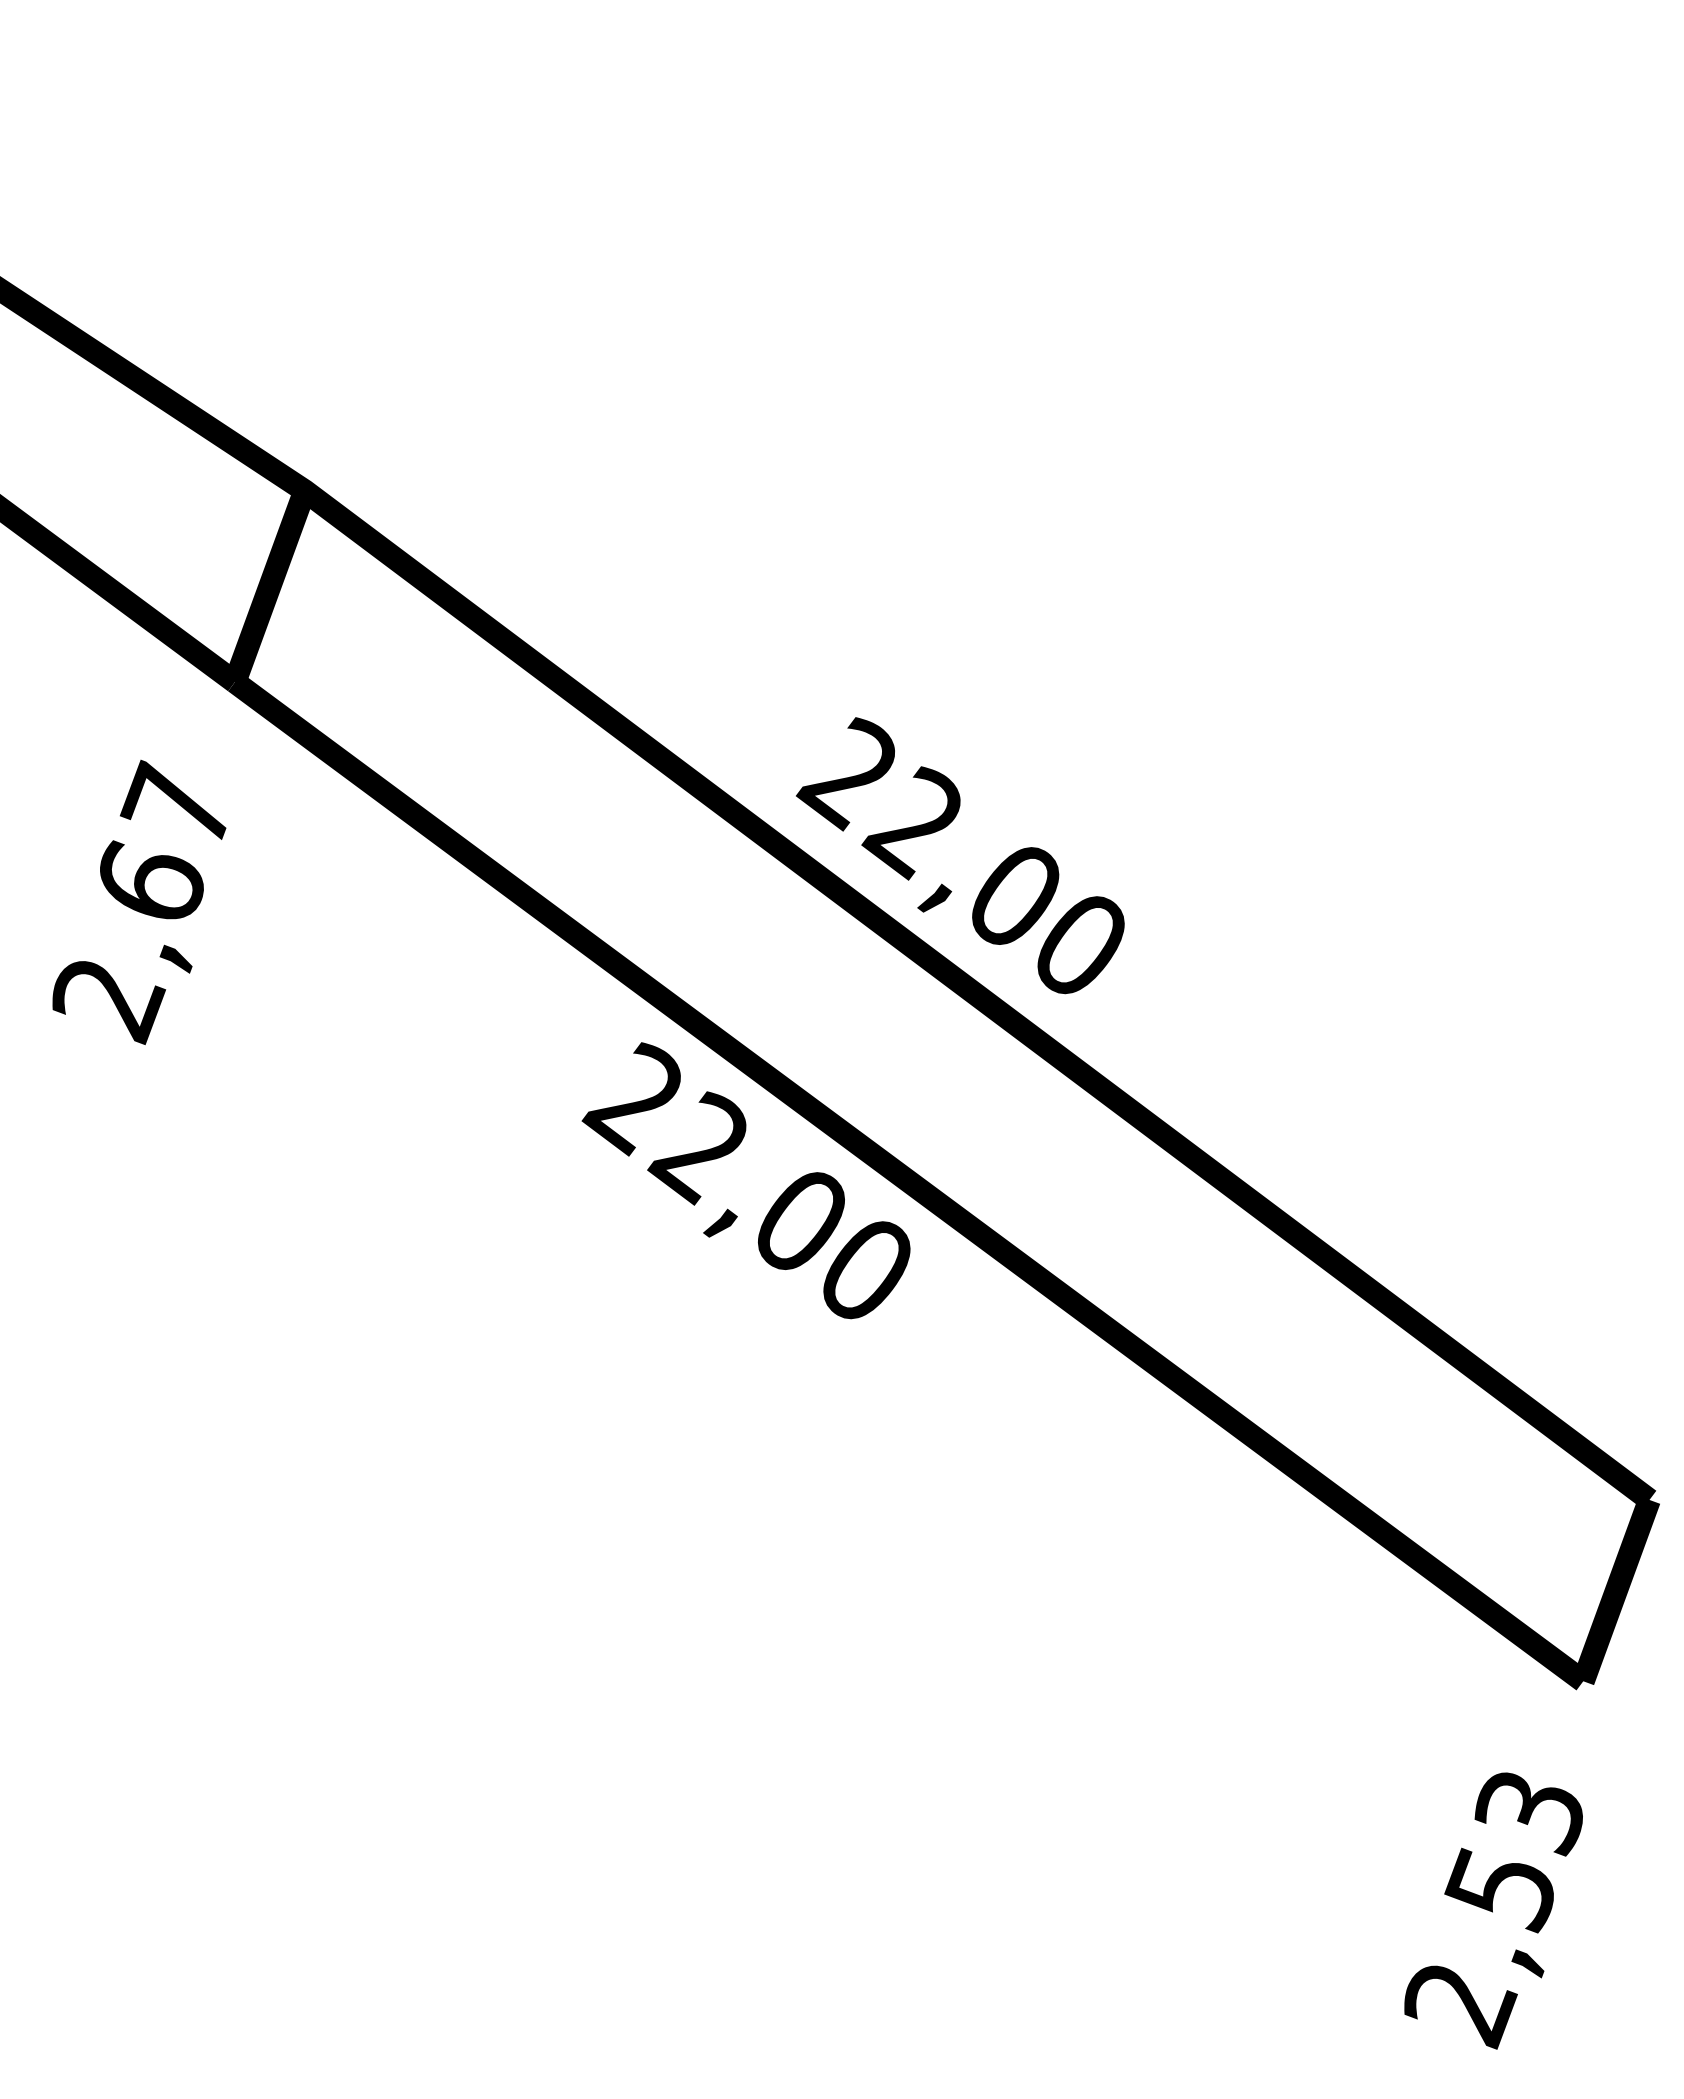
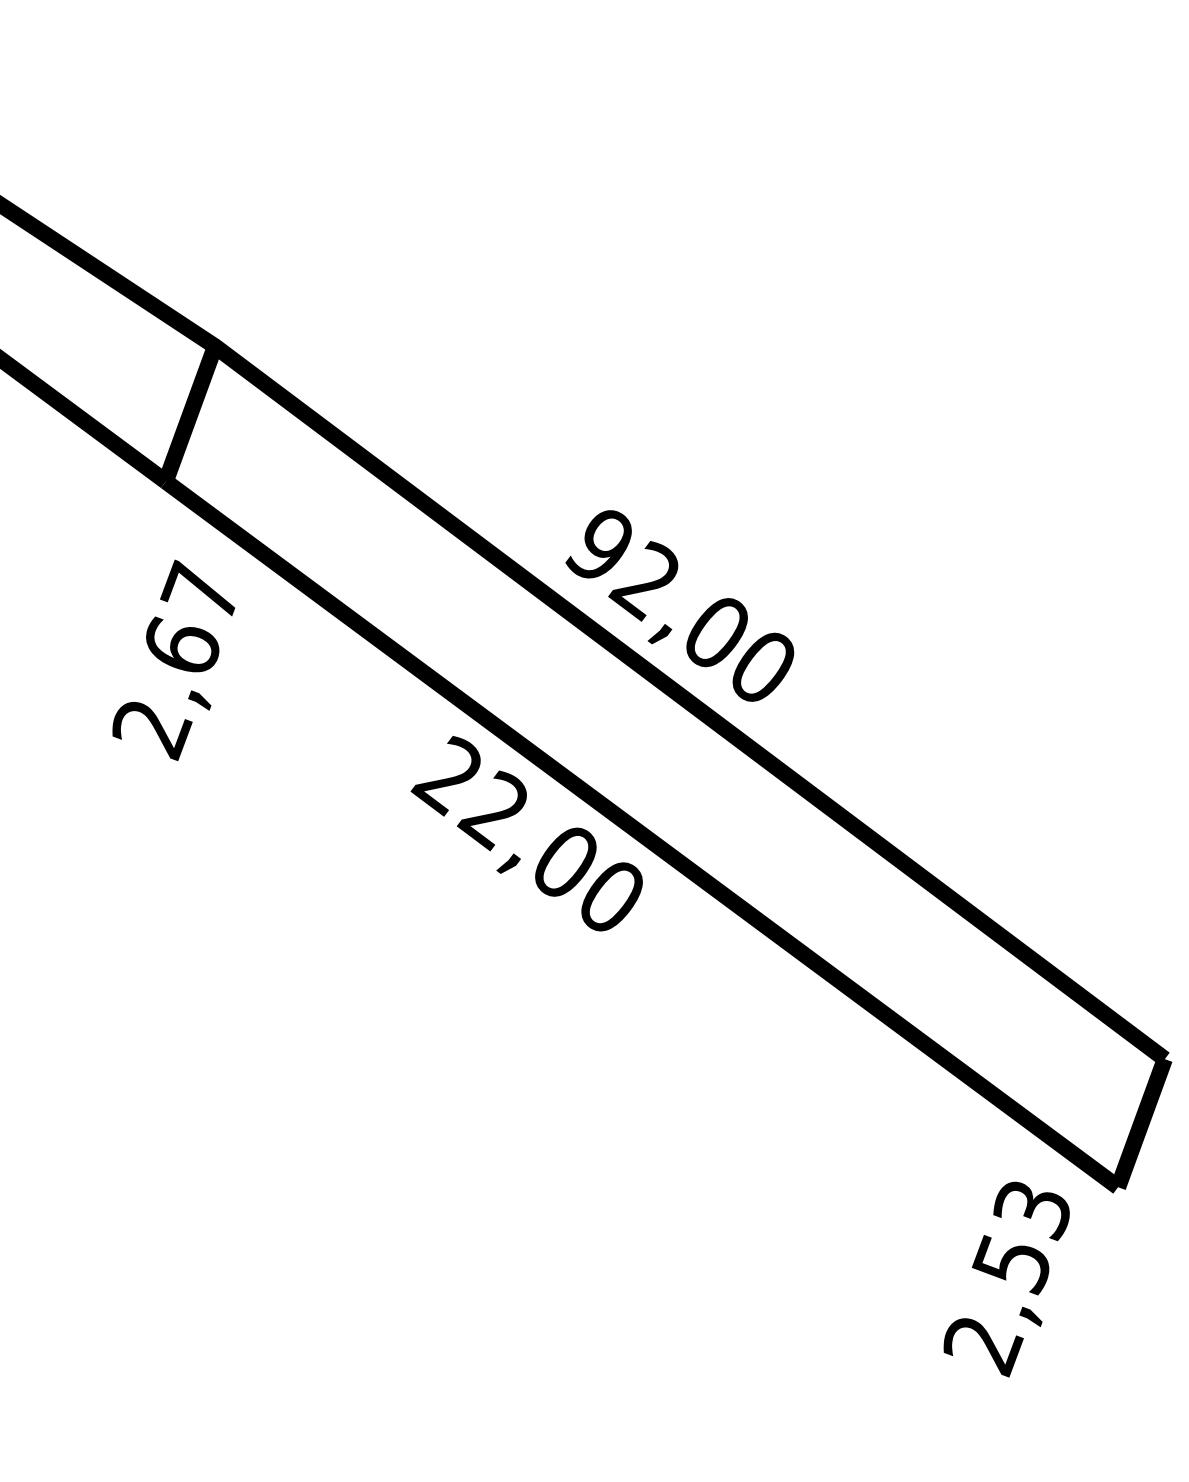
text: (845, 774) -> (596, 546), 22,00 -> 92,00
text: (139, 902) -> (173, 660), moved
text: (1493, 1910) -> (1006, 1279), moved

